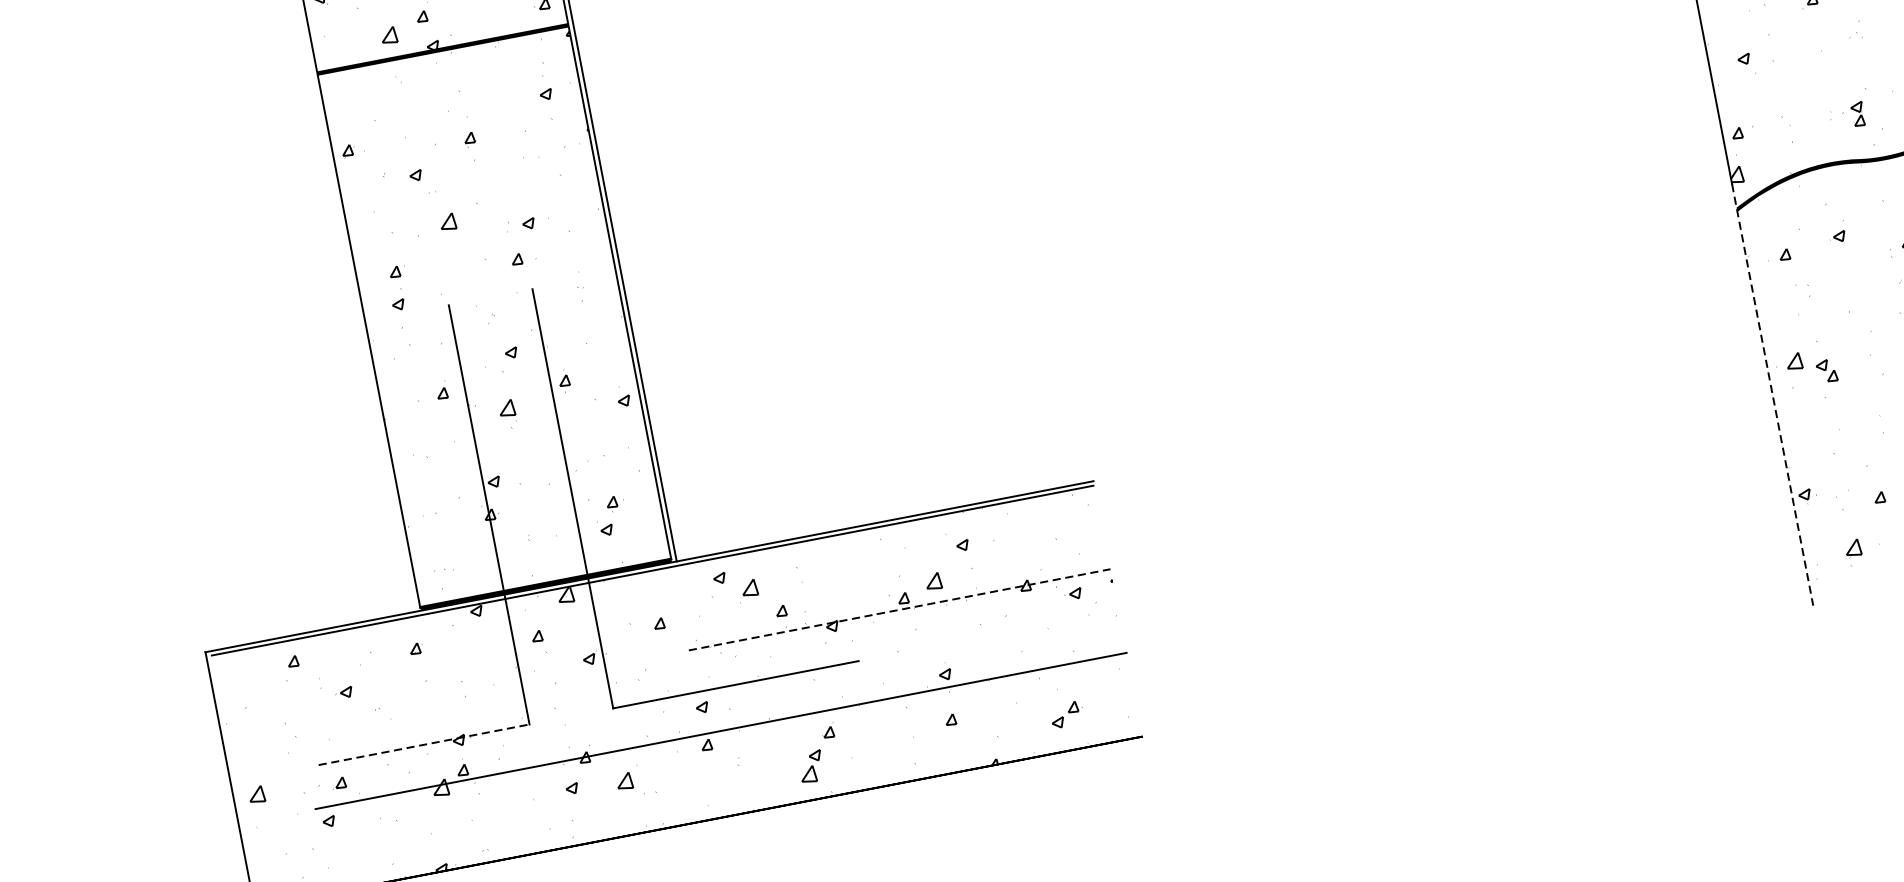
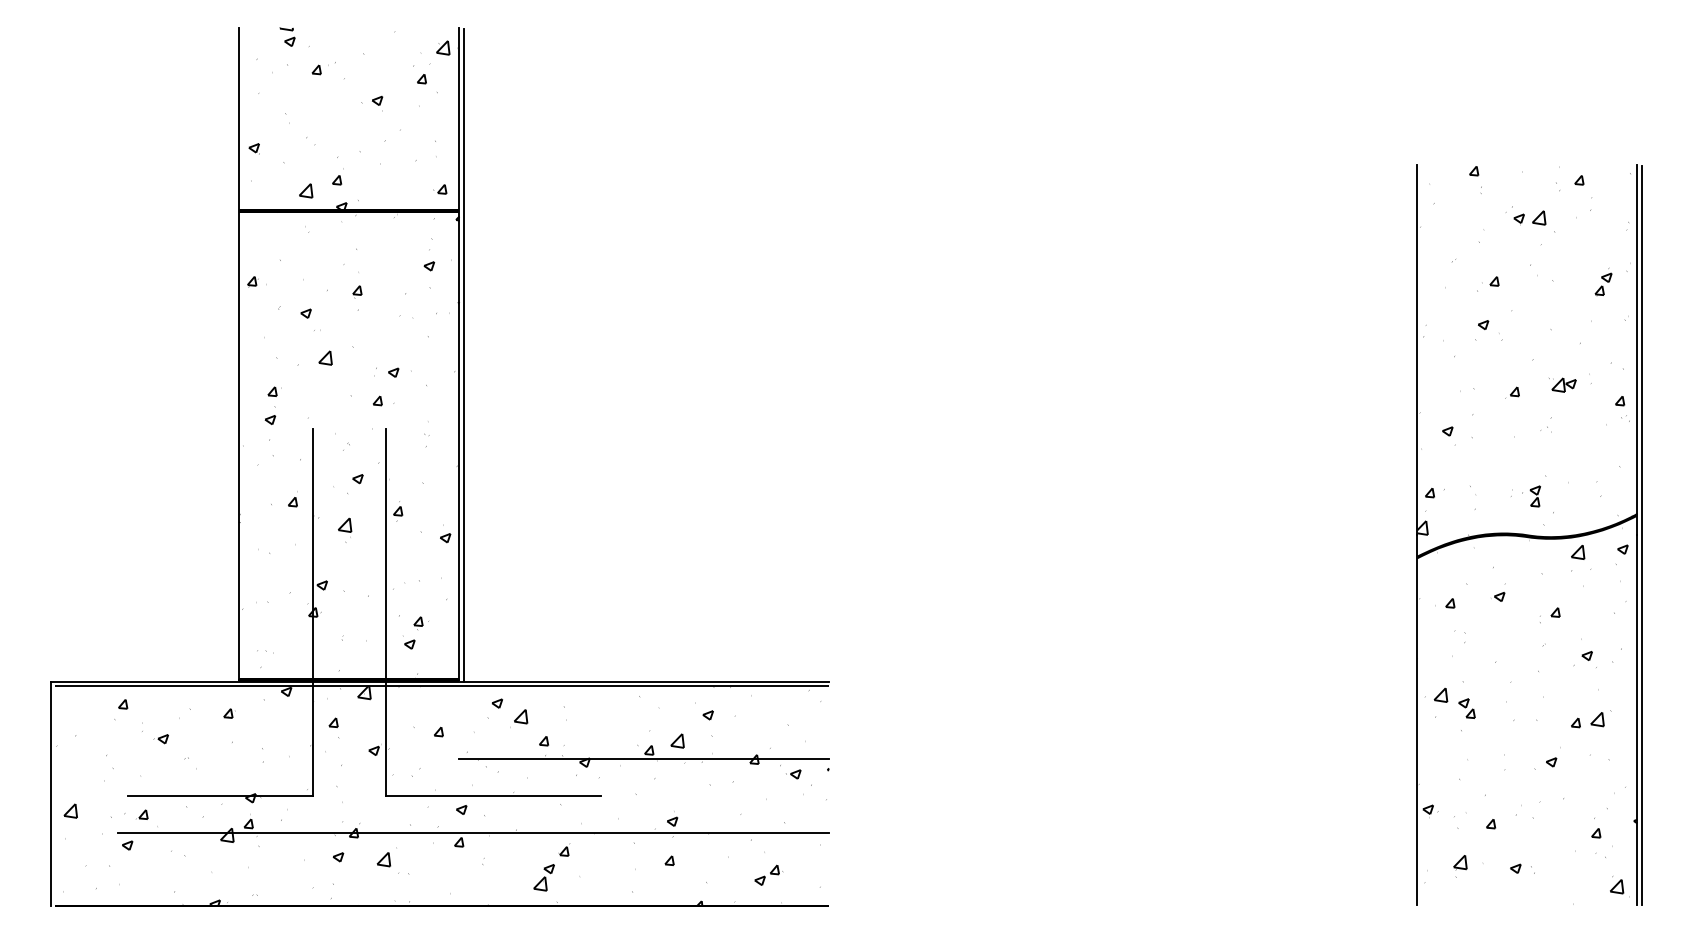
line: (1772, 394) -> (1417, 719), dashed -> solid
line: (899, 609) -> (644, 759), dashed -> solid
line: (424, 745) -> (220, 796), dashed -> solid

